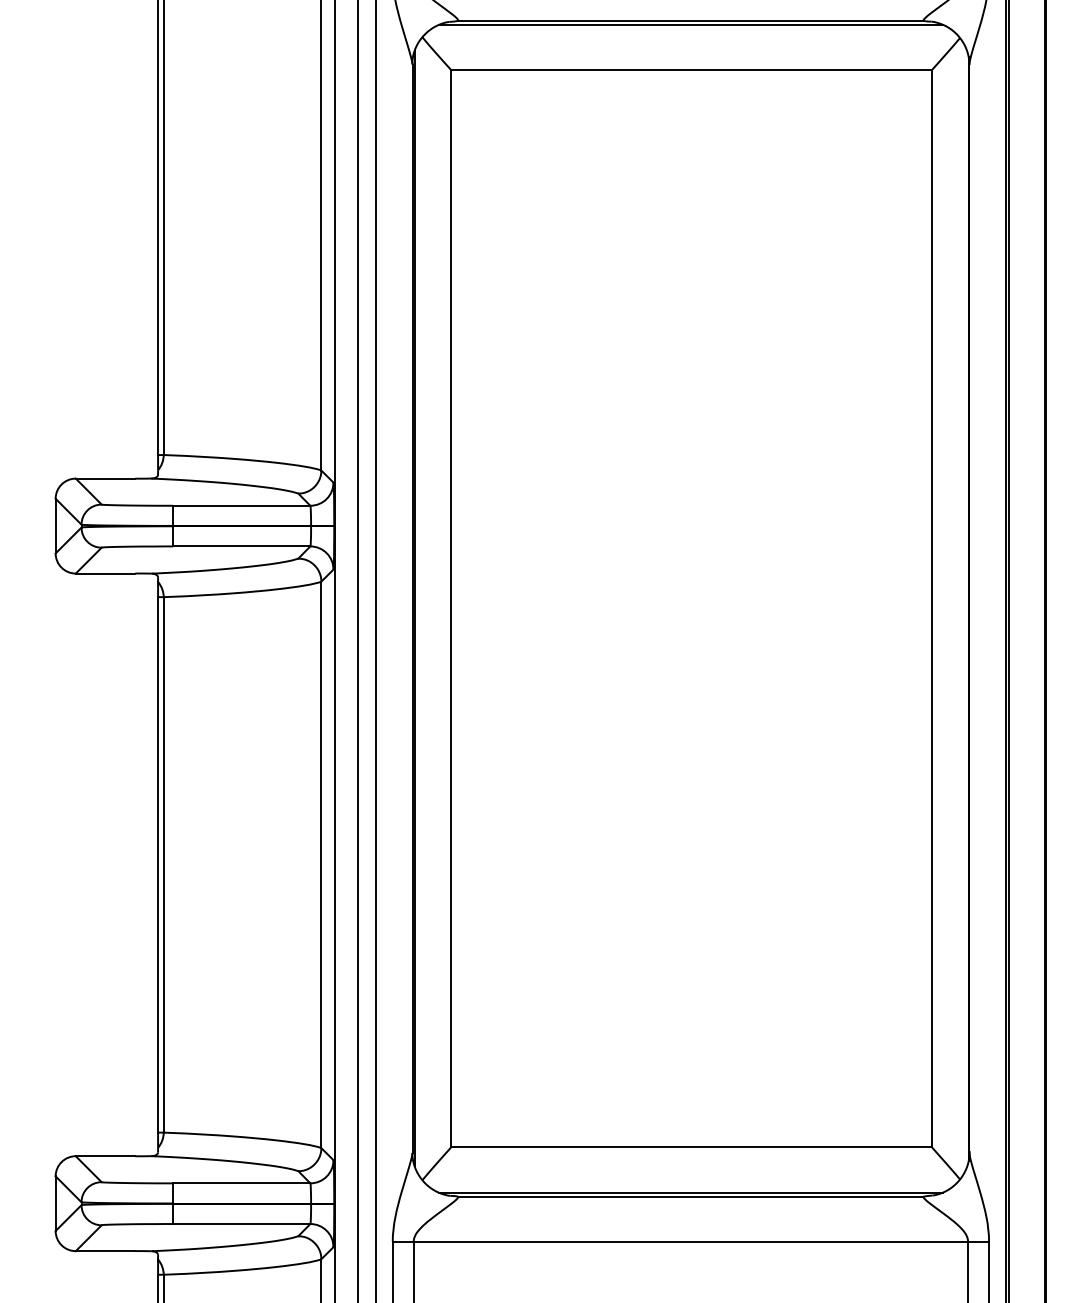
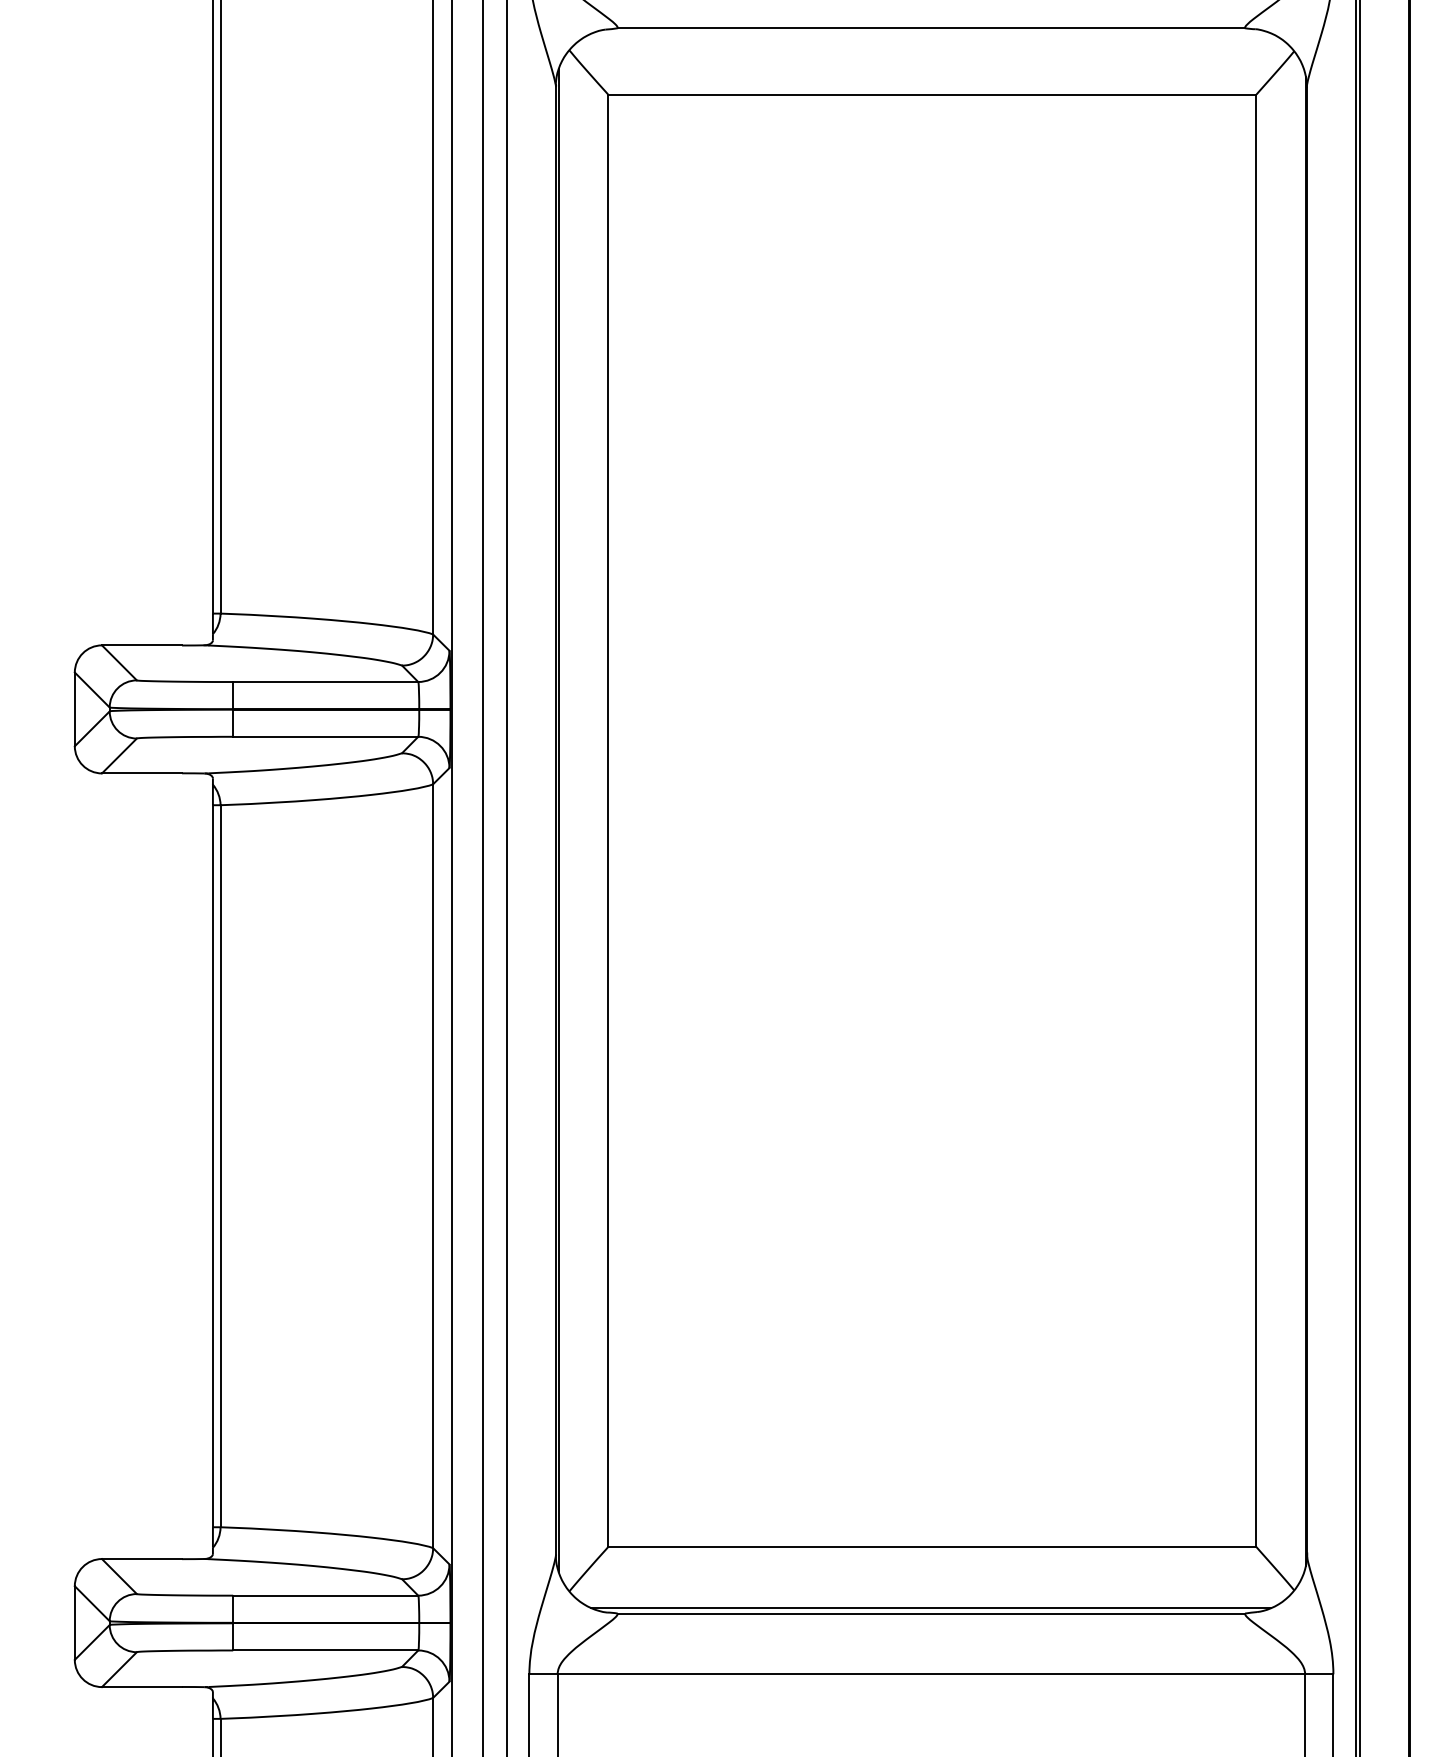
line: (690, 24) -> (930, 33), removed

